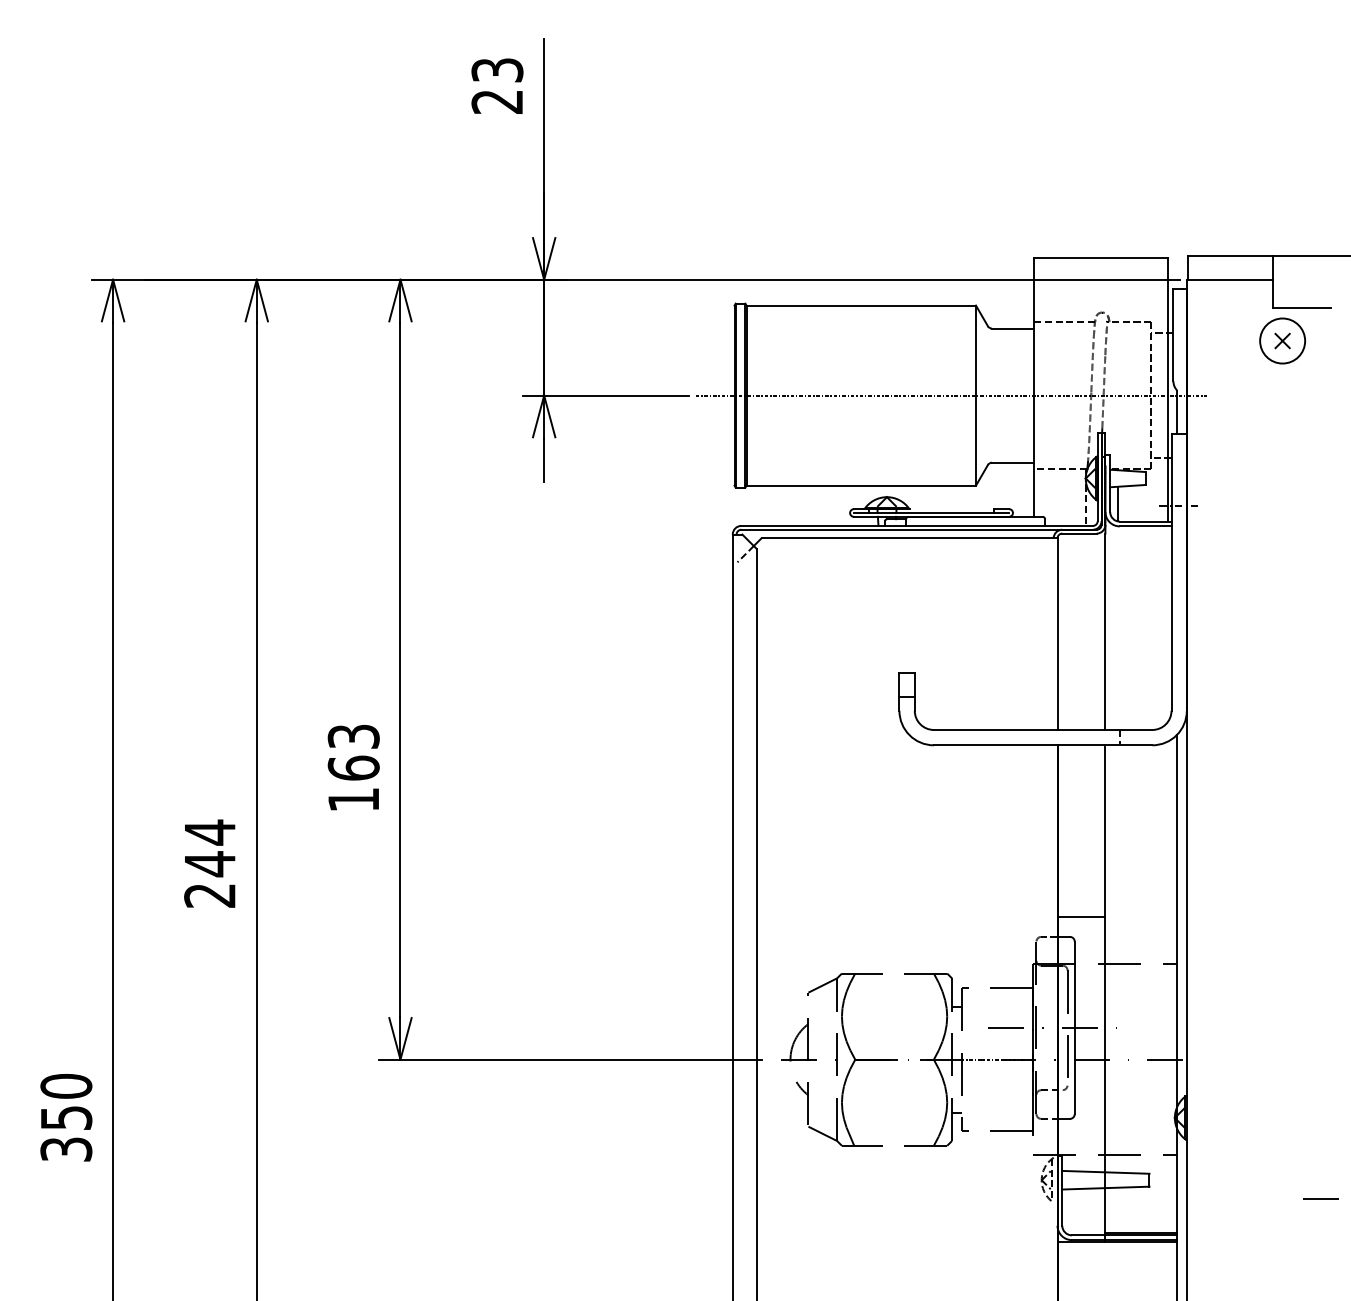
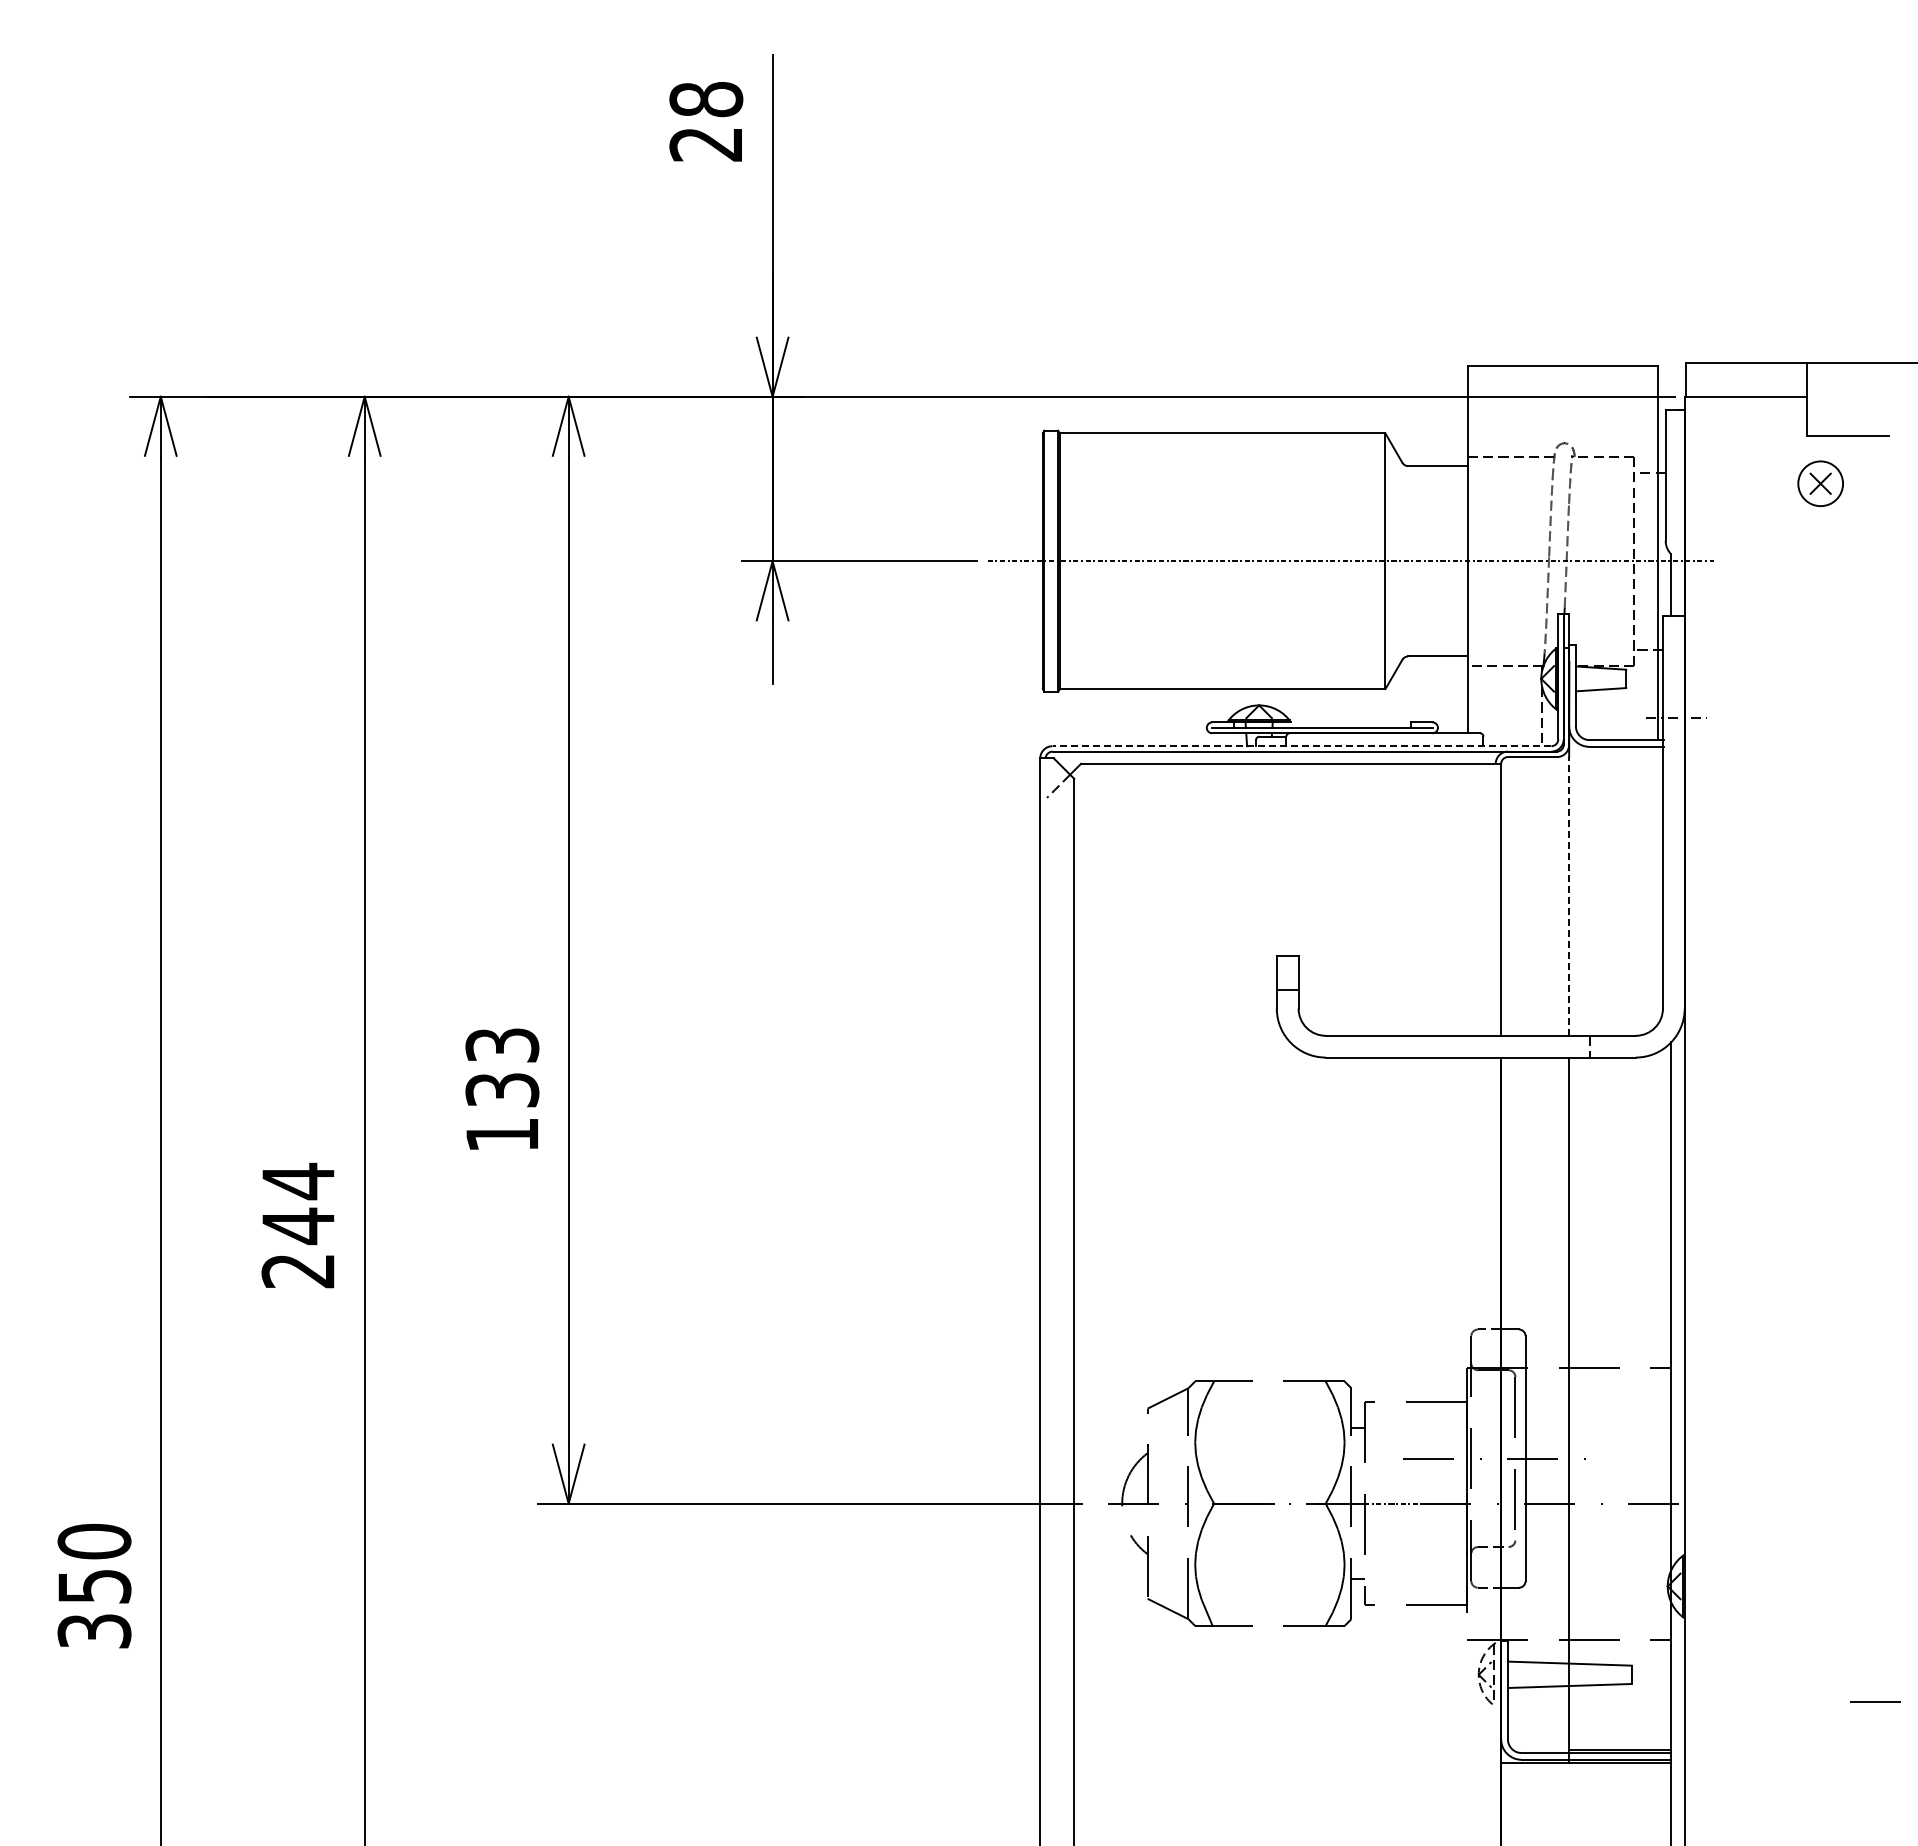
text: (497, 70) -> (706, 99), 23 -> 28
circle: (1282, 340) -> (1820, 483), size x0.7
line: (1118, 503) -> (1587, 714), removed
line: (916, 526) -> (1301, 746), solid -> dashed
line: (1105, 631) -> (1569, 895), solid -> dashed
text: (353, 767) -> (502, 1089), 163 -> 133
line: (1081, 916) -> (1535, 1300), removed

